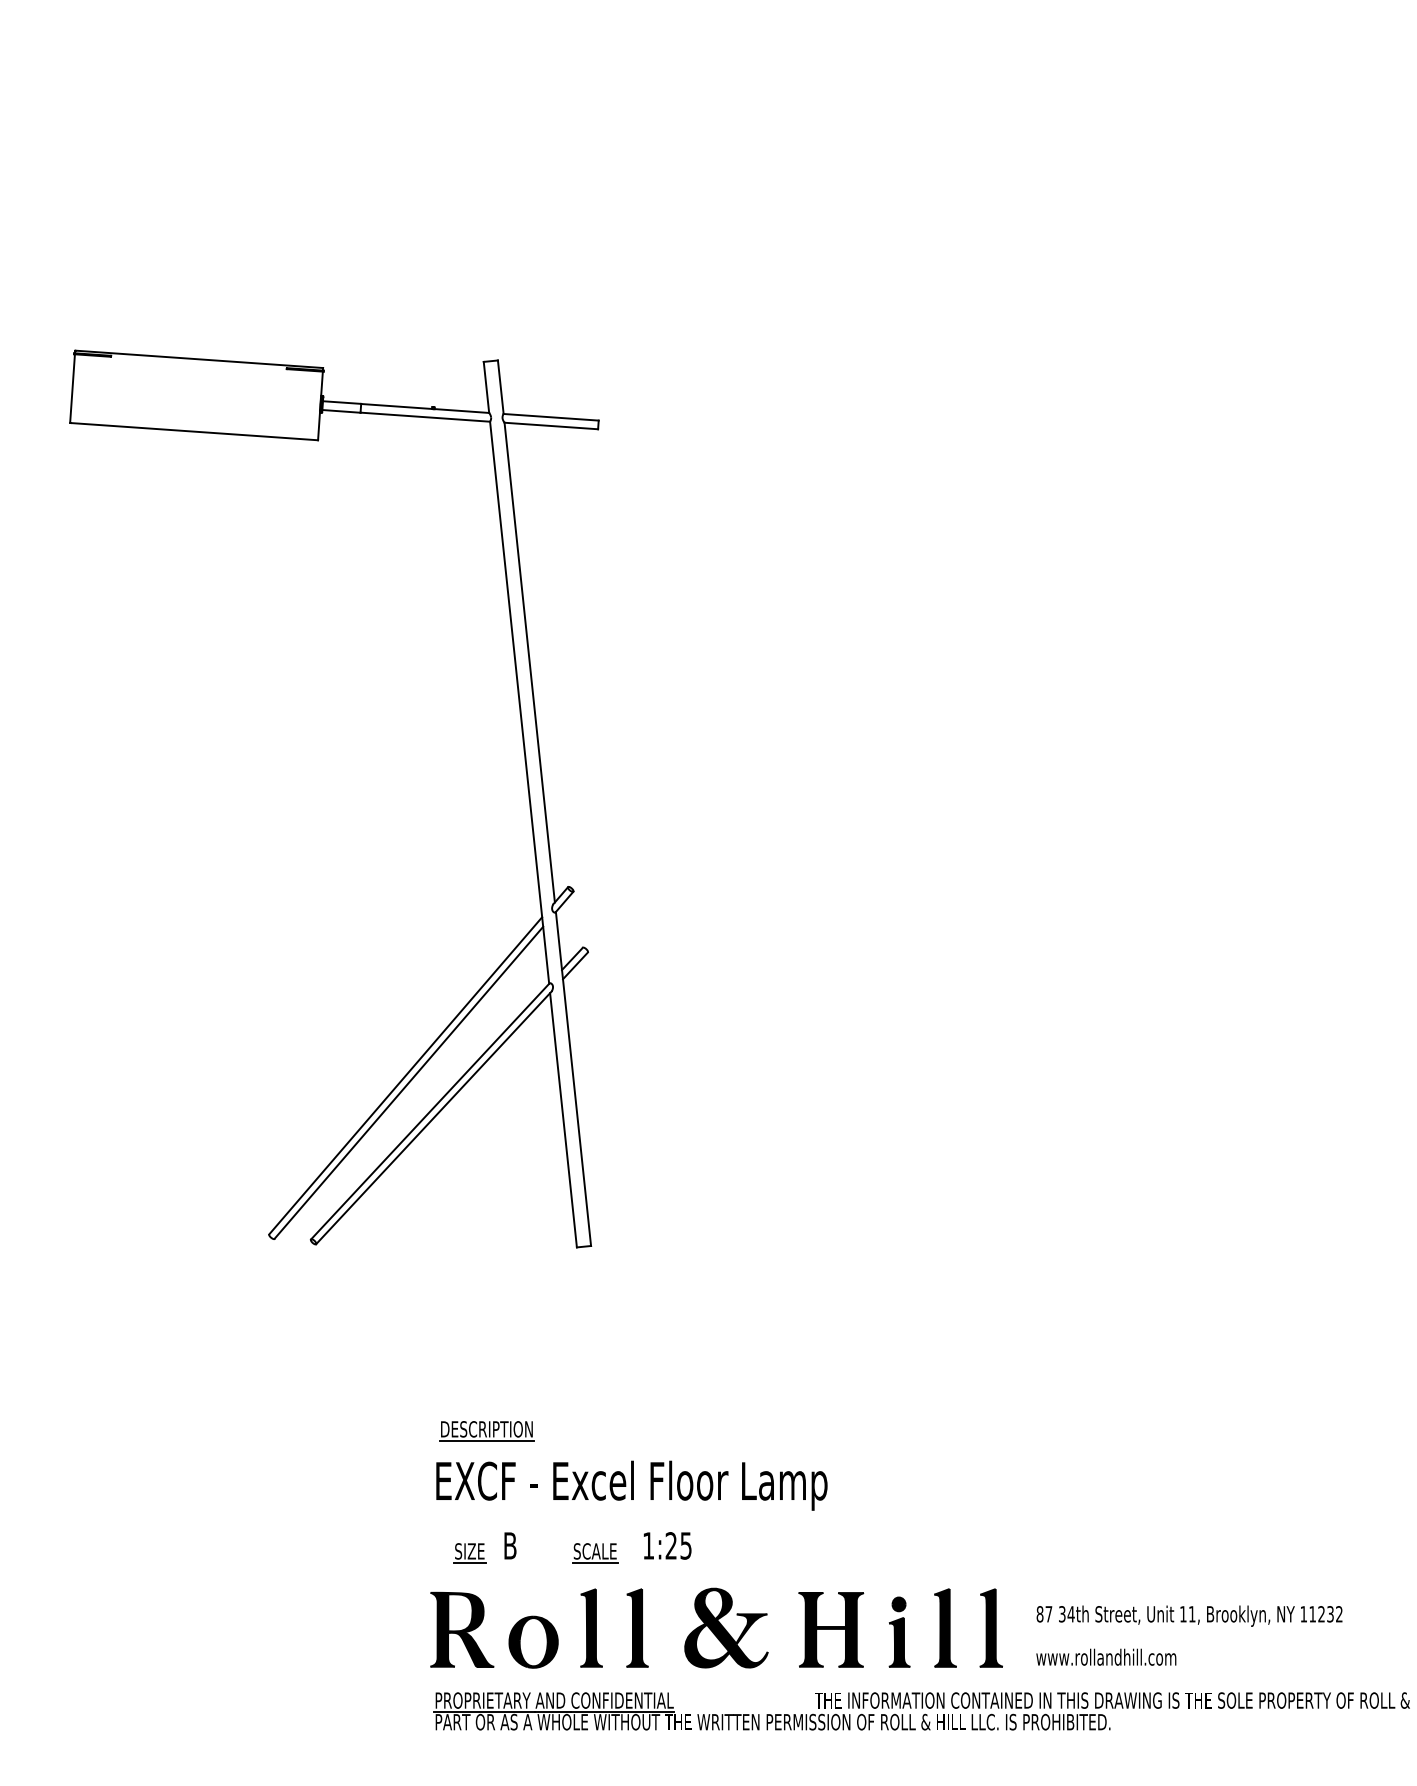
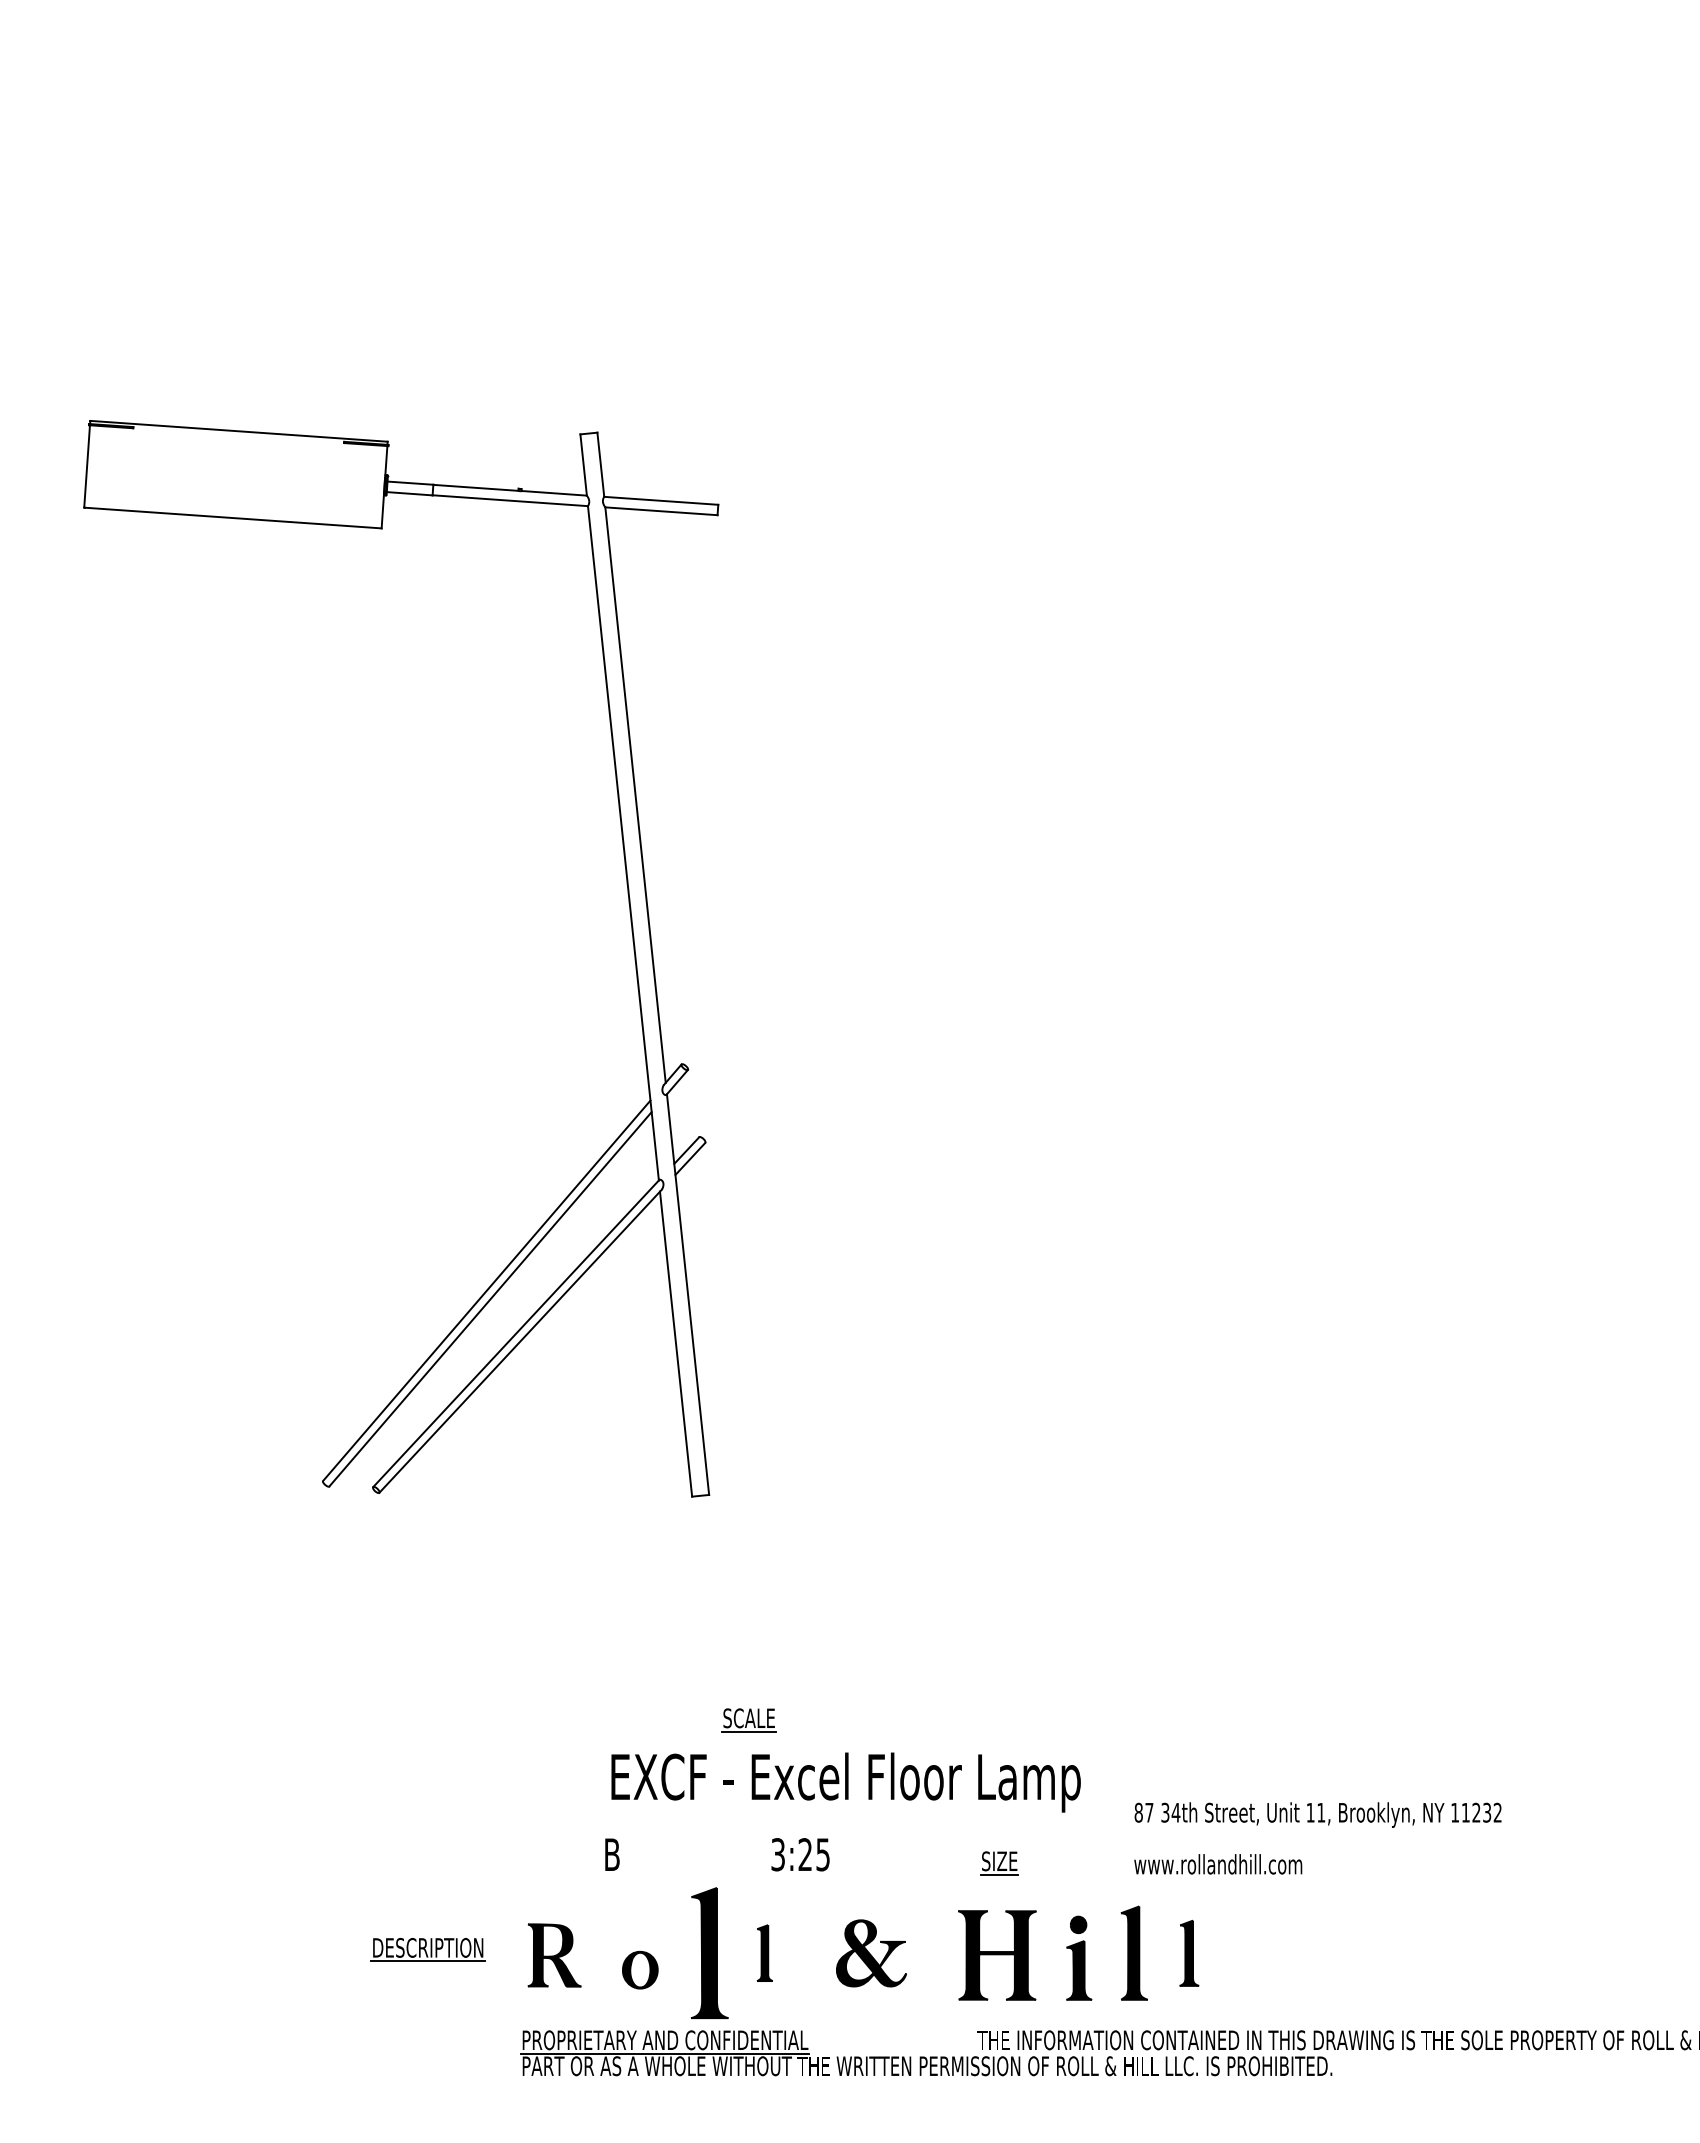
part: (486, 1430) -> (427, 1949), moved
text: (631, 1485) -> (845, 1782), moved
text: (648, 1545) -> (777, 1854), 1:25 -> 3:25
part: (469, 1553) -> (999, 1863), moved
part: (594, 1553) -> (748, 1720), moved
part: (637, 1627) -> (764, 1952), size x0.6
part: (591, 1628) -> (709, 1953), size x1.4
part: (726, 1628) -> (871, 1953), size x0.7
part: (991, 1628) -> (1189, 1953), size x0.7
part: (462, 1629) -> (554, 1955), size x0.7
text: (1189, 1635) -> (1317, 1838), moved
part: (533, 1641) -> (640, 1969), size x0.6

